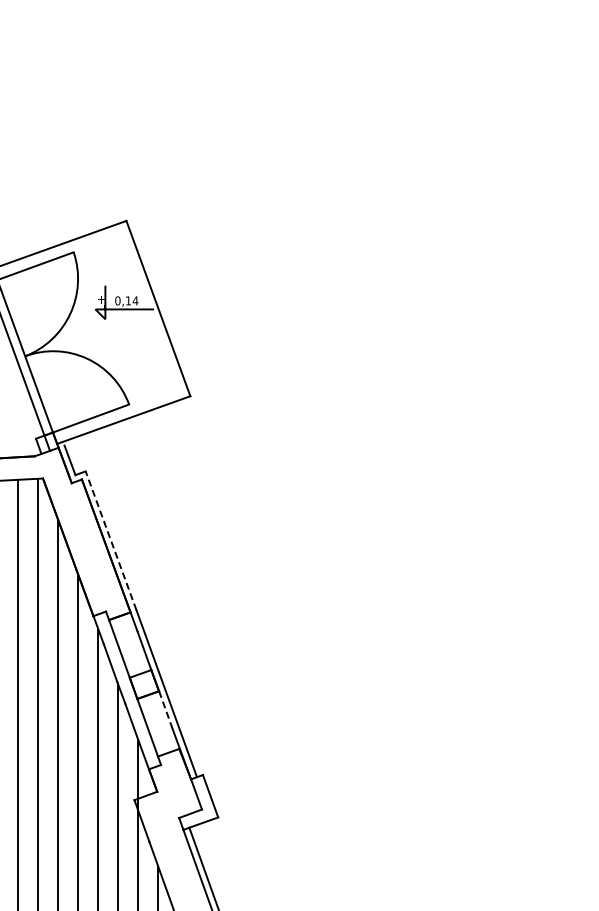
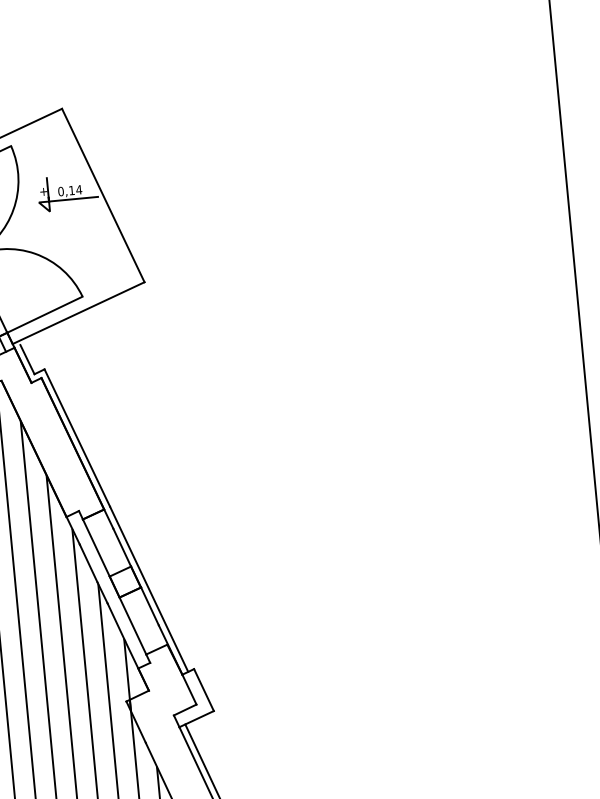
line: (111, 540) -> (77, 437), dashed -> solid
line: (166, 710) -> (150, 606), dashed -> solid

